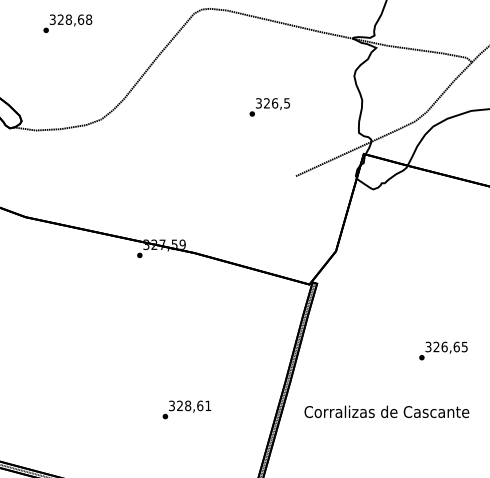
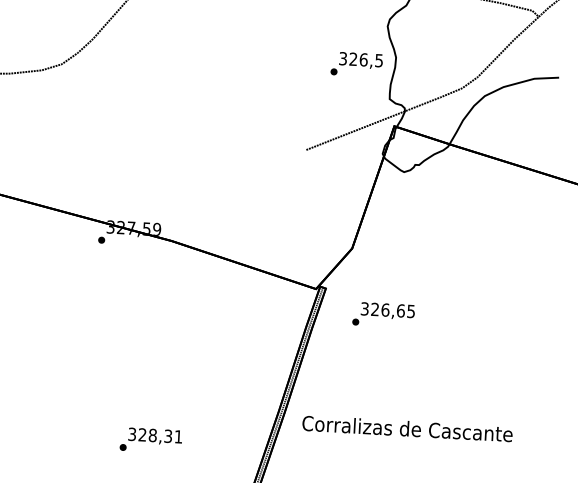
text: (269, 107) -> (356, 64), moved
text: (443, 350) -> (383, 314), moved
text: (200, 405) -> (168, 435), 328,61 -> 328,31
text: (386, 411) -> (407, 428), moved

